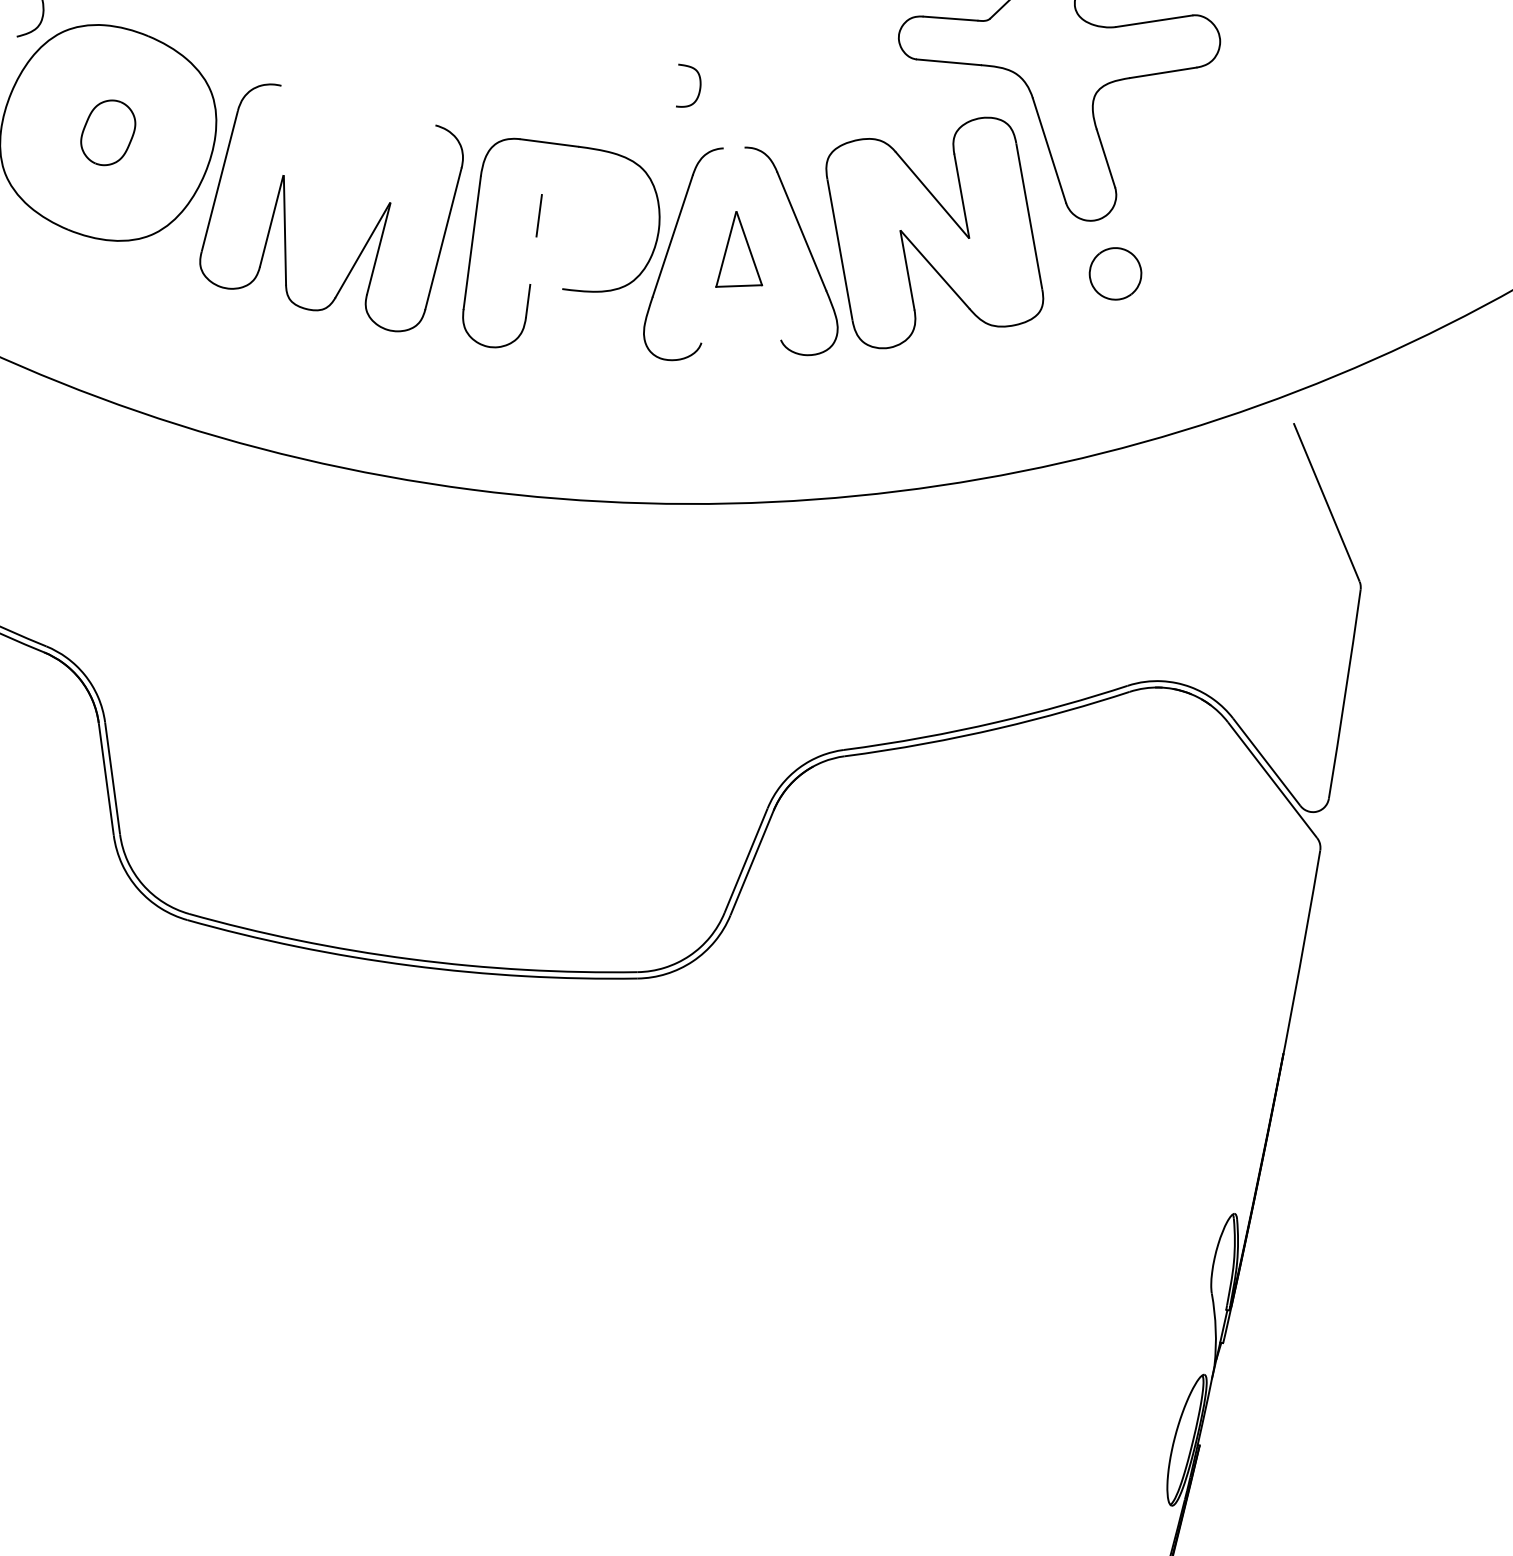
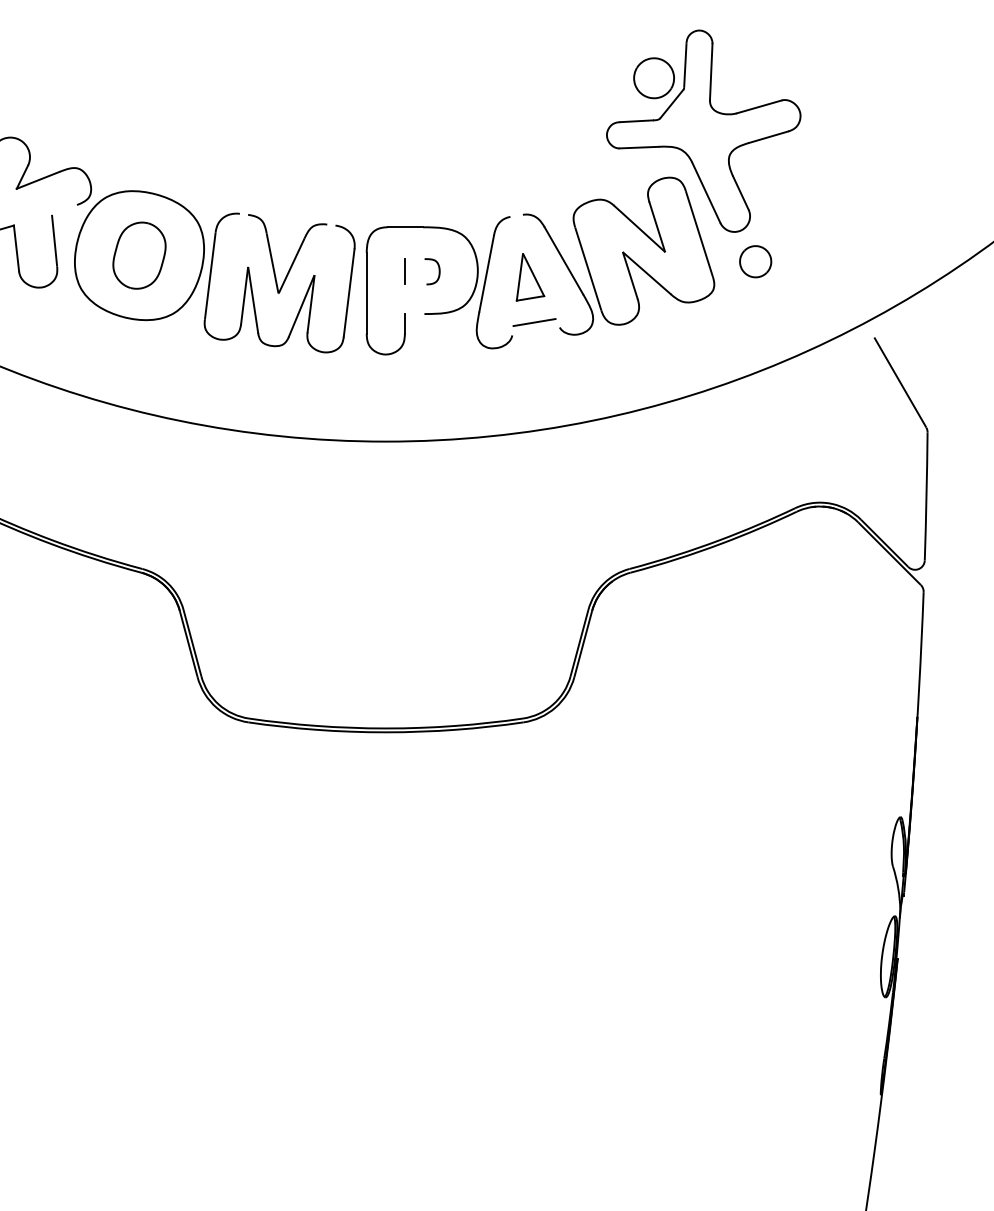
curve: (698, 87) -> (438, 271), moved
part: (108, 132) -> (139, 255), size x1.67
part: (361, 168) -> (294, 257), added
line: (740, 326) -> (534, 322), added

